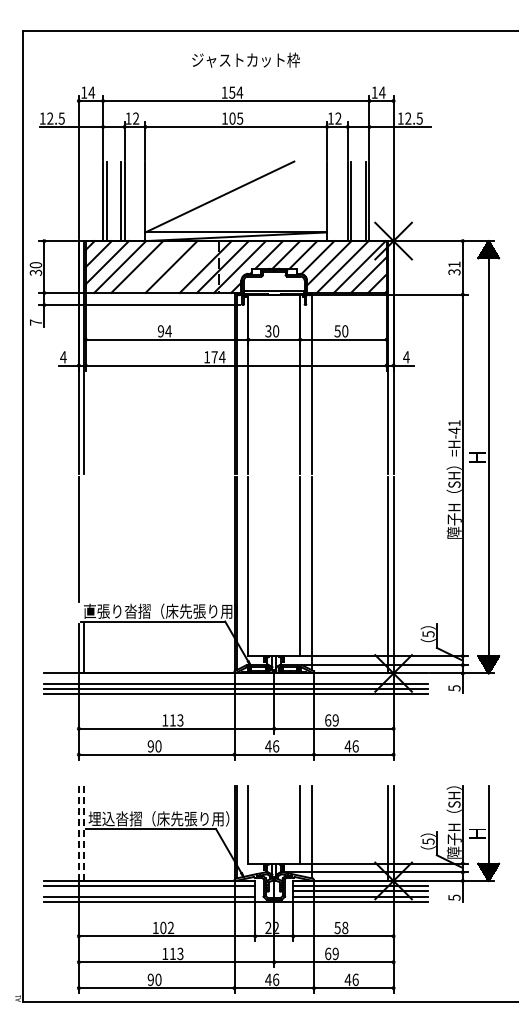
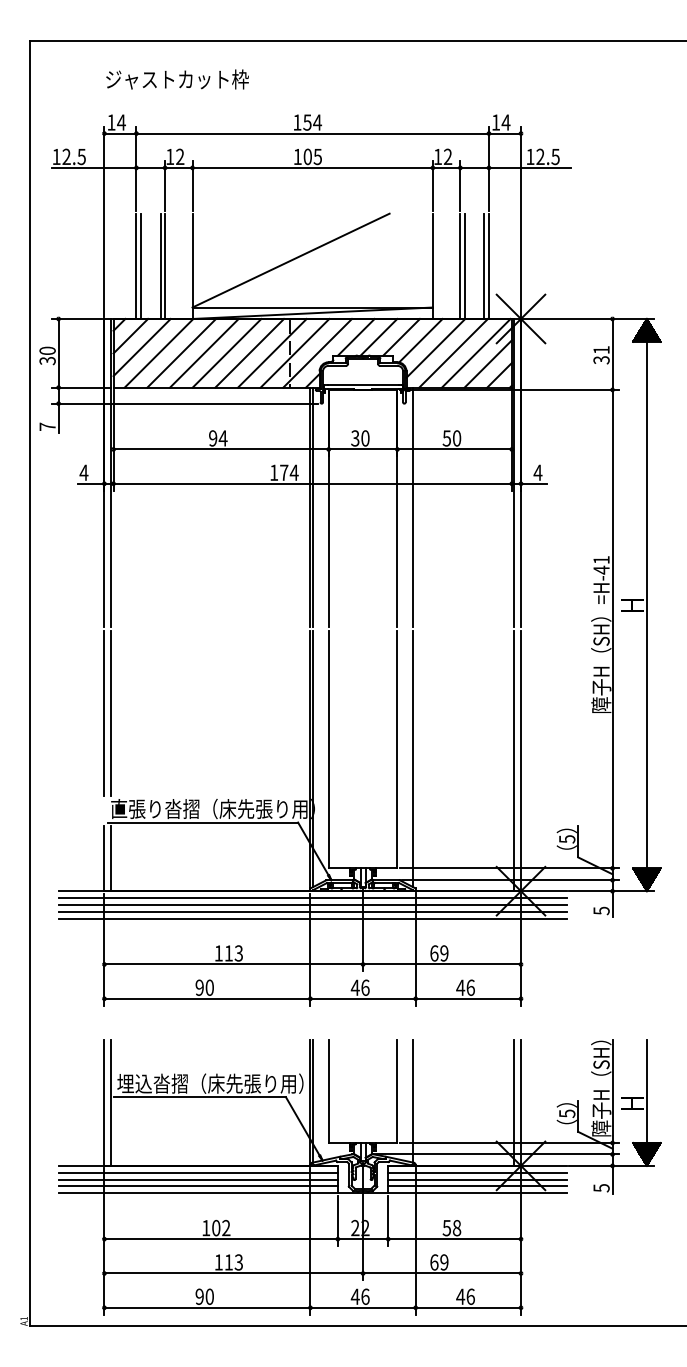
text: (245, 59) -> (176, 78), moved
line: (154, 266) -> (204, 352), added
line: (188, 266) -> (249, 352), added
line: (84, 539) -> (111, 713), added
line: (236, 678) -> (313, 897), added
line: (78, 833) -> (103, 1103), dashed -> solid
line: (84, 833) -> (111, 1103), dashed -> solid
line: (149, 891) -> (197, 1179), added

